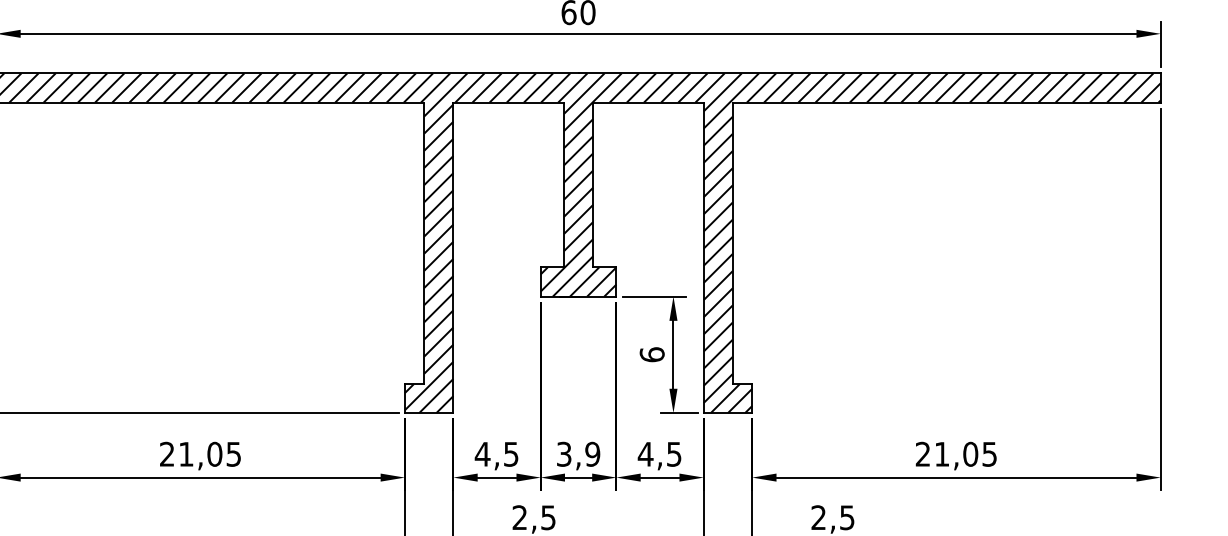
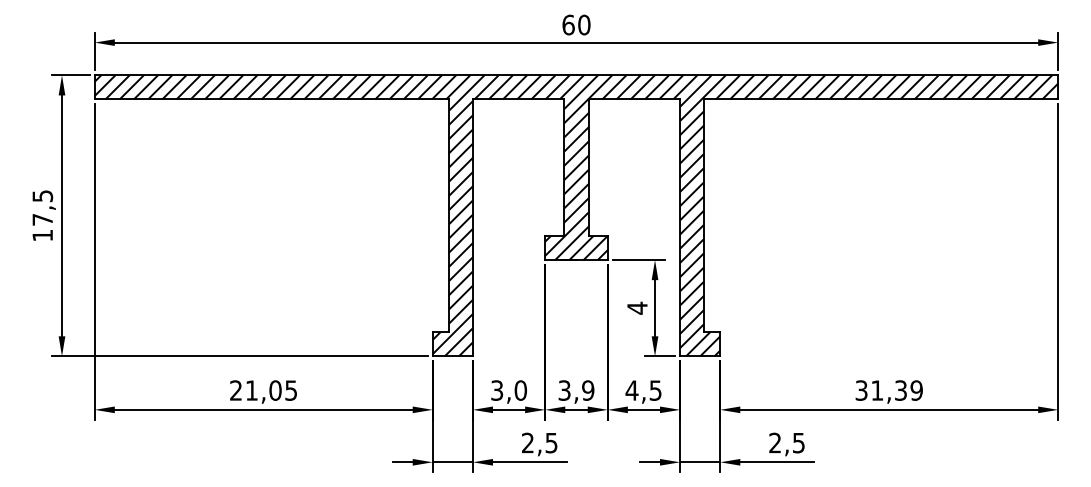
text: (652, 353) -> (637, 307), 6 -> 4
text: (496, 454) -> (508, 390), 4,5 -> 3,0
text: (955, 454) -> (888, 390), 21,05 -> 31,39

